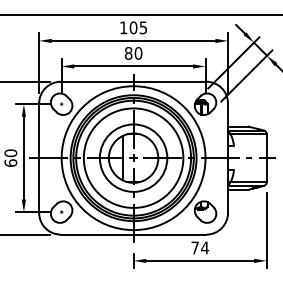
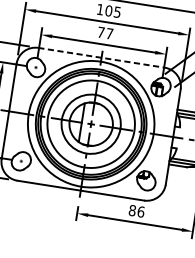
text: (133, 53) -> (105, 33), 80 -> 77
line: (133, 81) -> (101, 57), solid -> dashed
text: (200, 247) -> (137, 210), 74 -> 86

